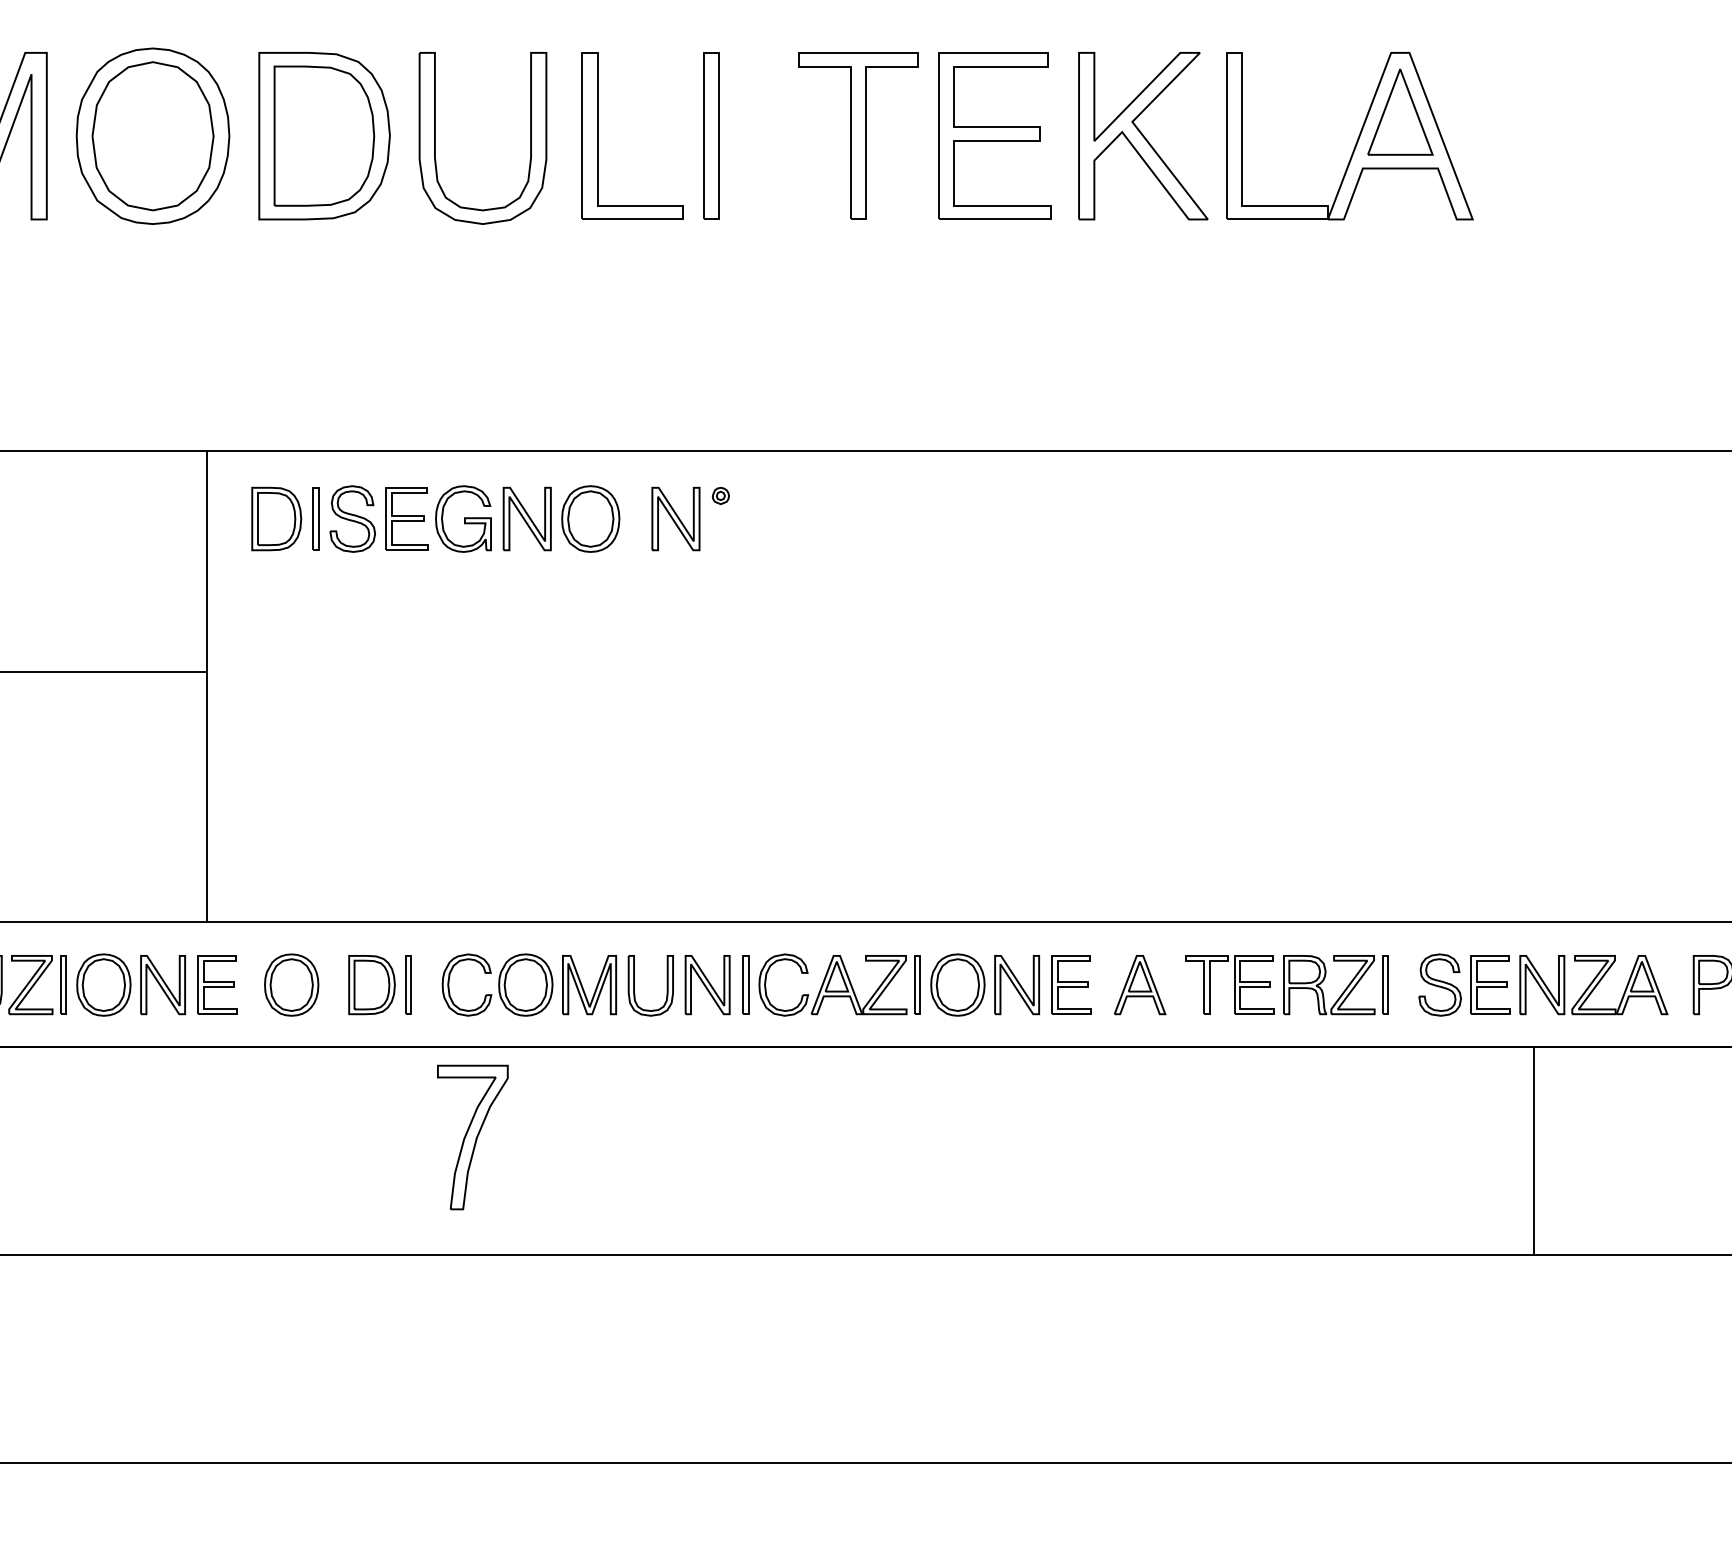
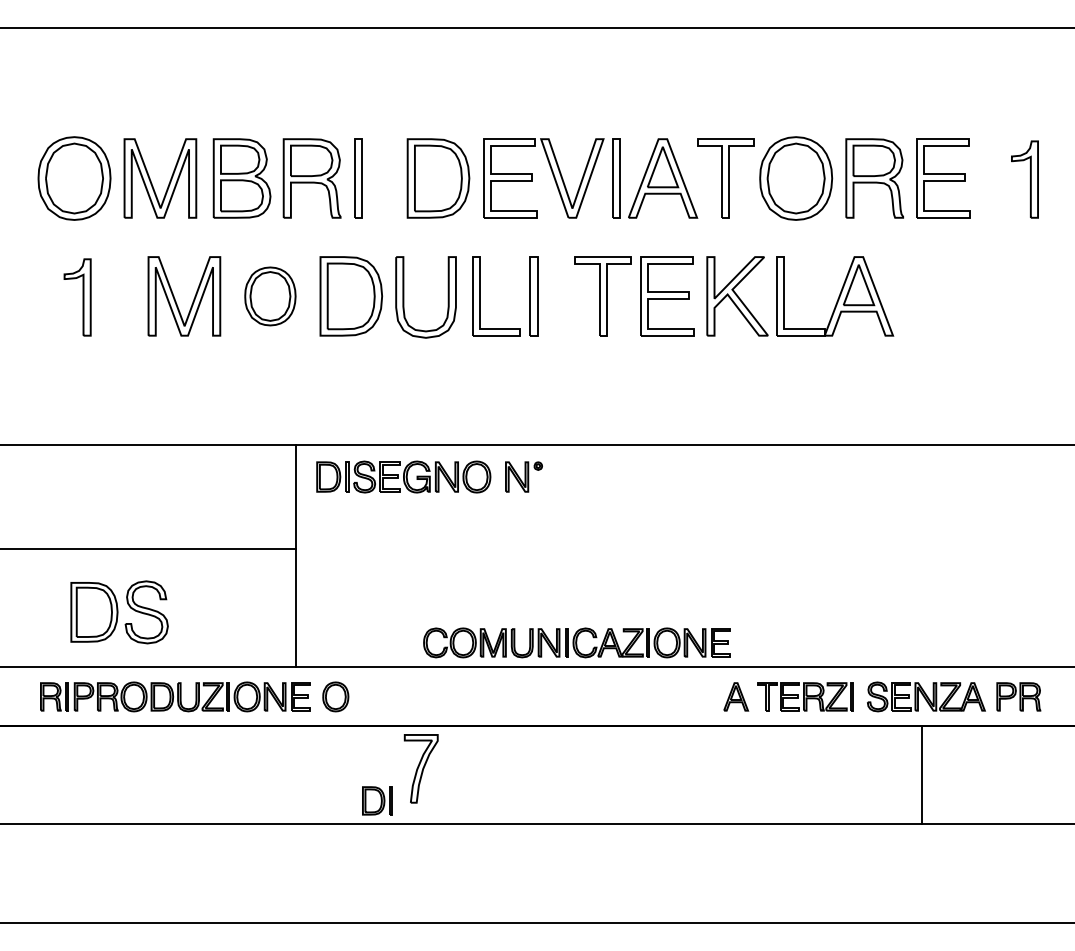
part: (153, 136) -> (270, 296), size x0.7
part: (380, 984) -> (377, 800), moved
part: (765, 984) -> (576, 642), moved

